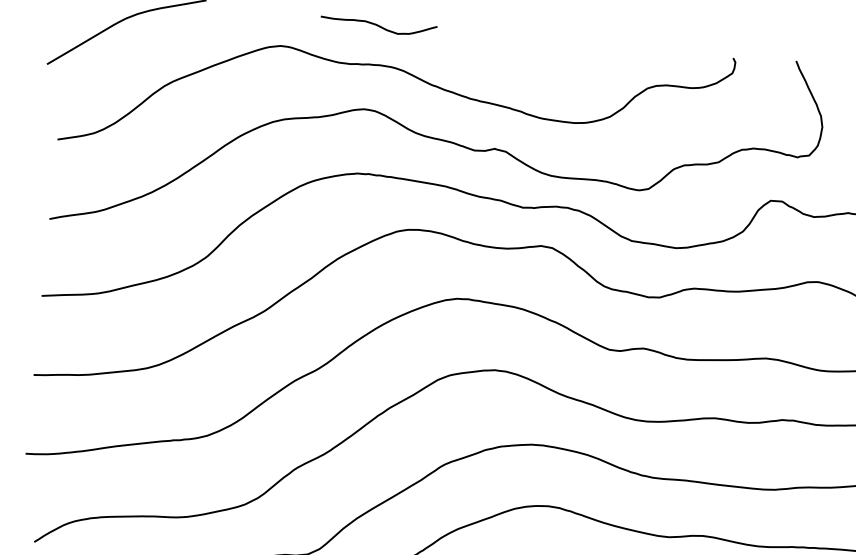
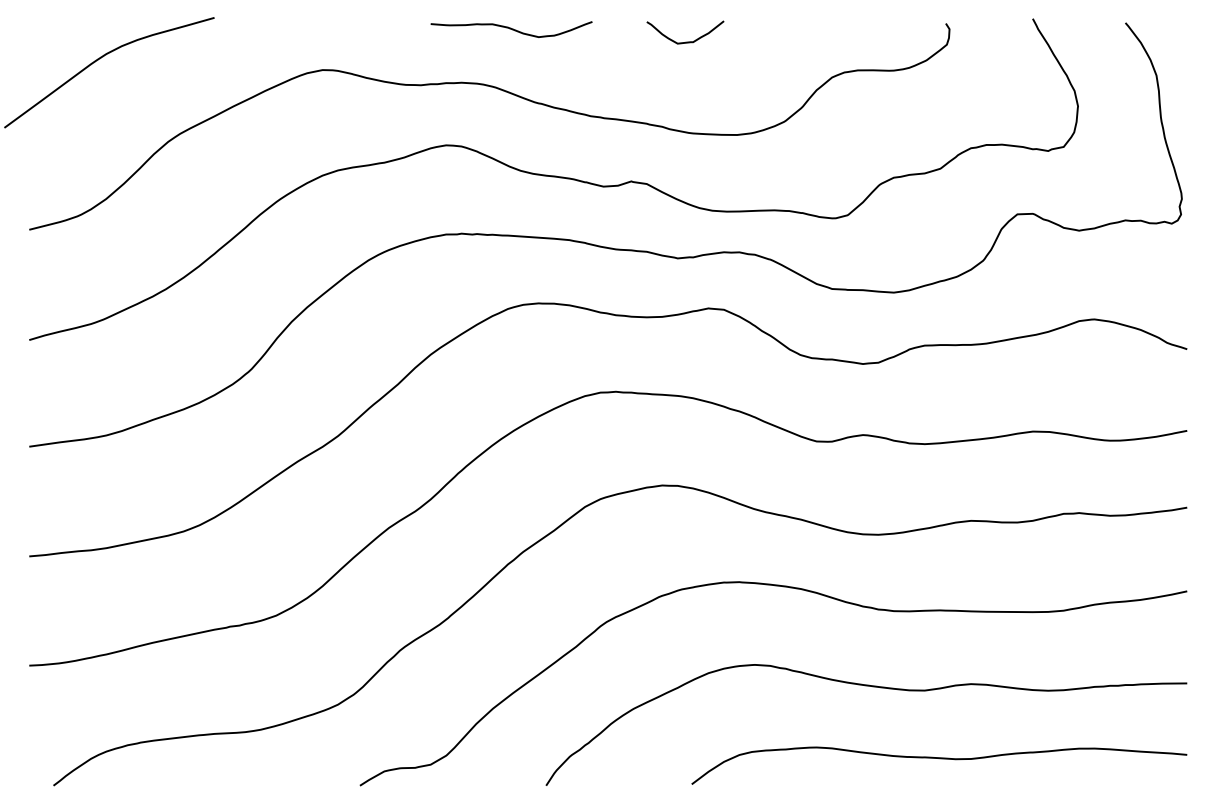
curve: (378, 26) -> (511, 29), moved
curve: (544, 51) -> (685, 41), added

